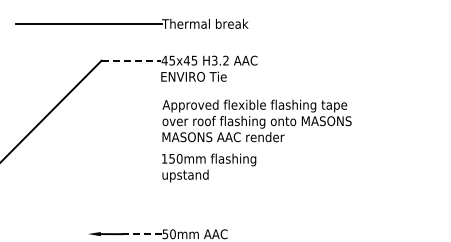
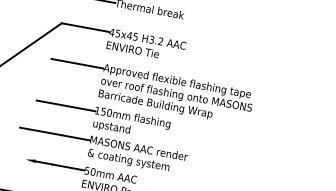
line: (131, 60) -> (85, 27), dashed -> solid
line: (129, 106) -> (77, 63), added
text: (233, 138) -> (155, 104), MASONS AAC render -> Barricade Building Wrap
line: (125, 159) -> (66, 105), added
part: (178, 204) -> (101, 149), added
line: (142, 234) -> (68, 167), dashed -> solid

